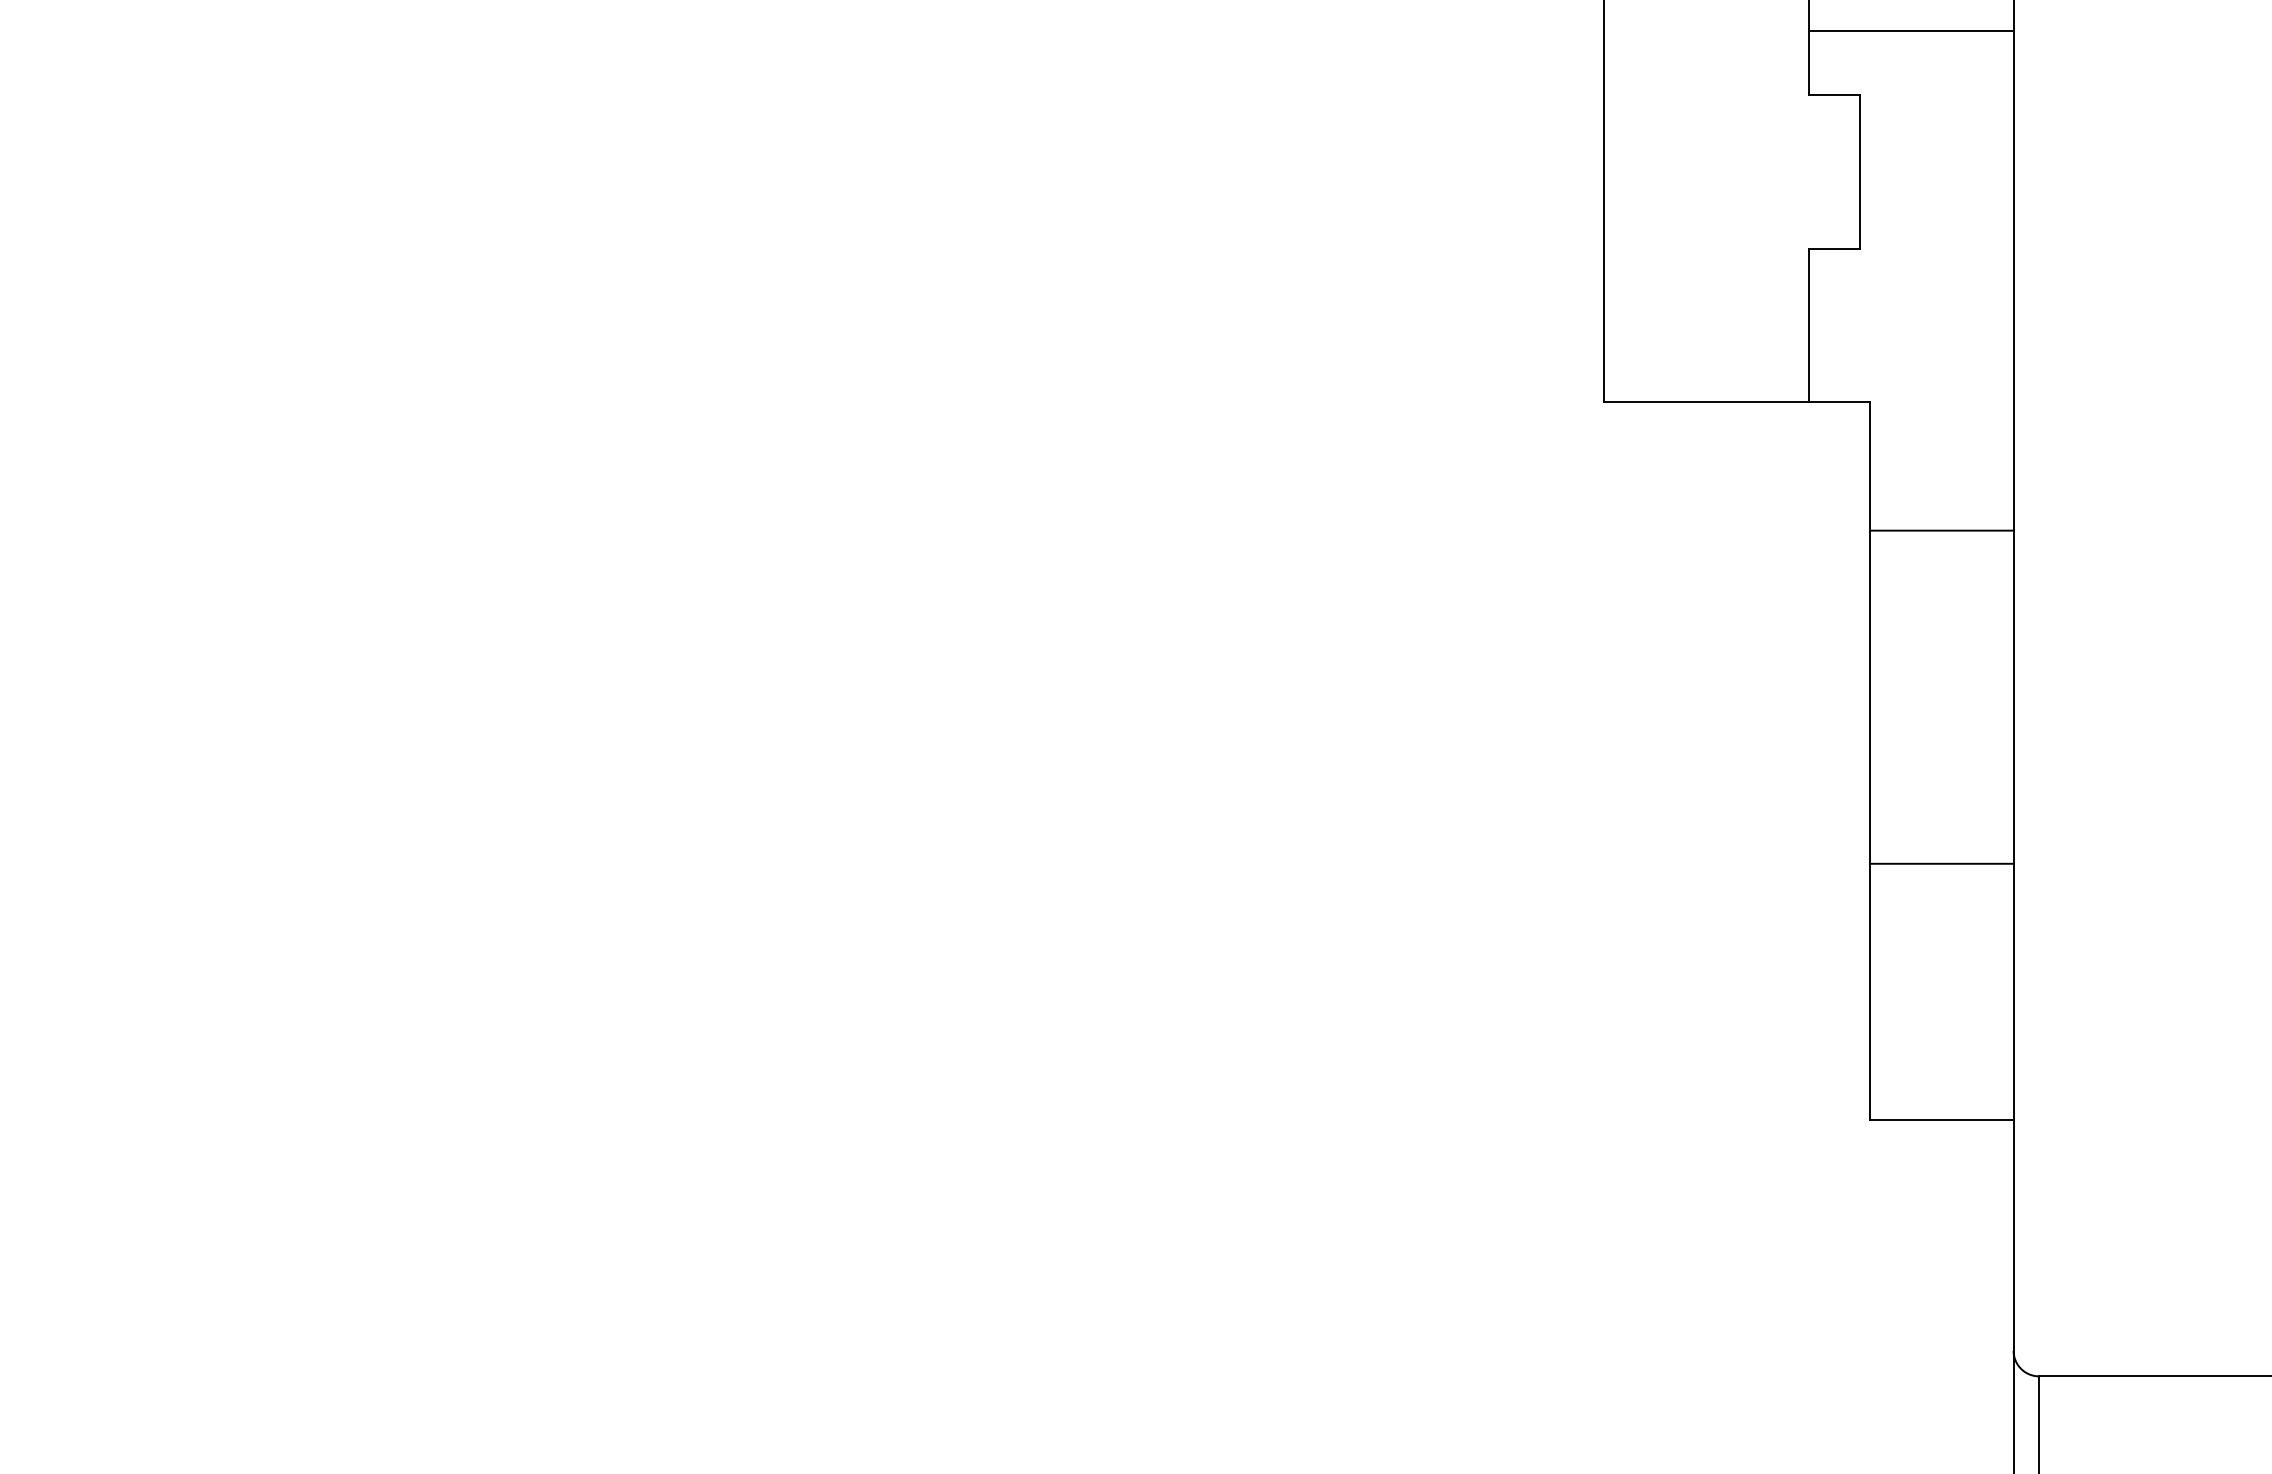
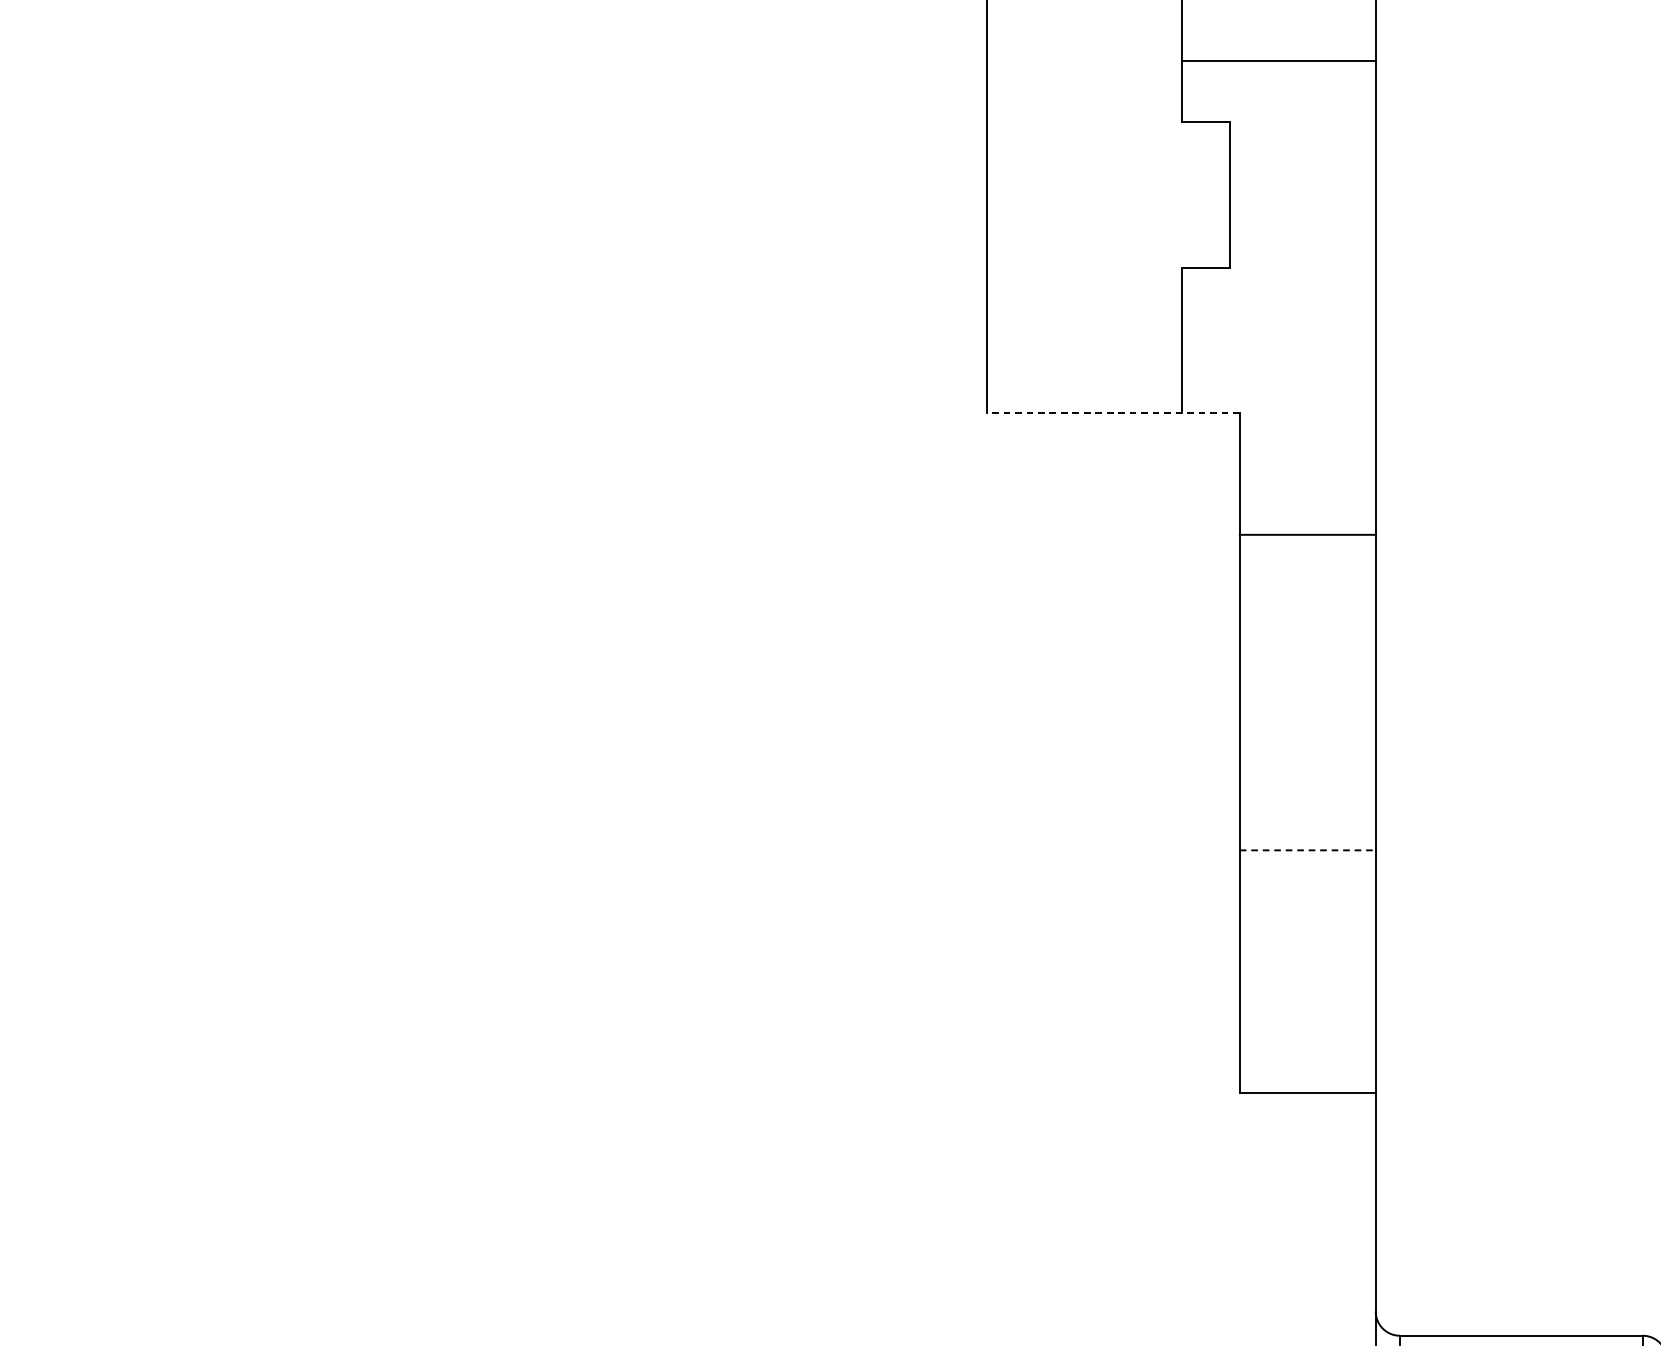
line: (1736, 402) -> (1113, 413), solid -> dashed
line: (1941, 863) -> (1307, 850), solid -> dashed

